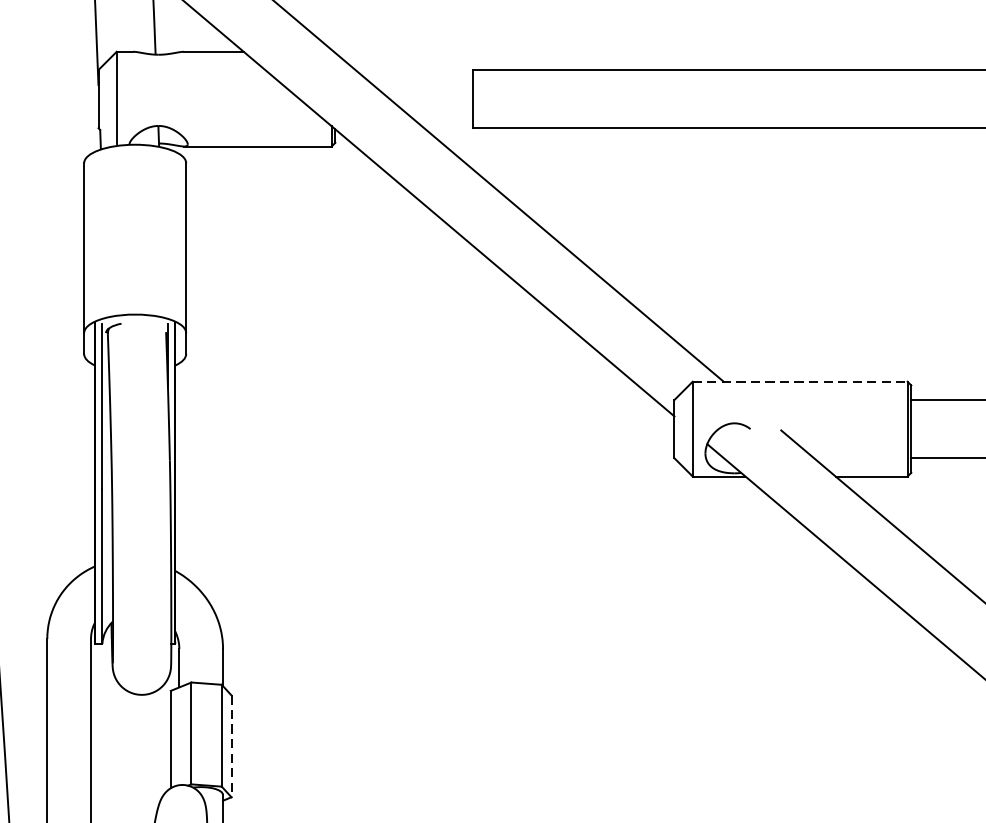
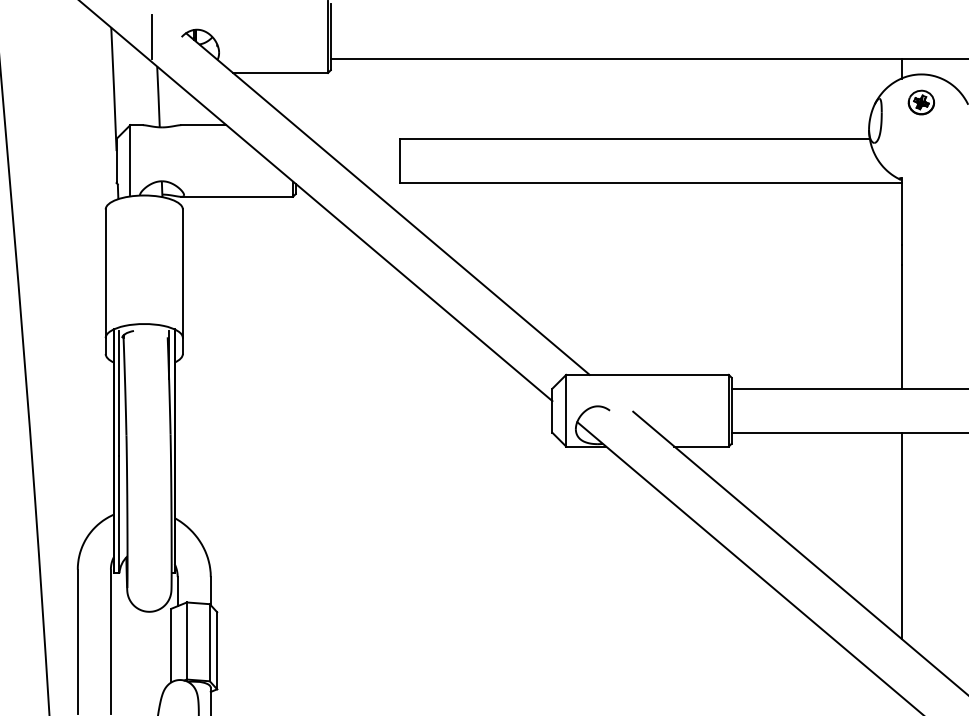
line: (801, 381) -> (648, 374), dashed -> solid
line: (231, 745) -> (217, 650), dashed -> solid

